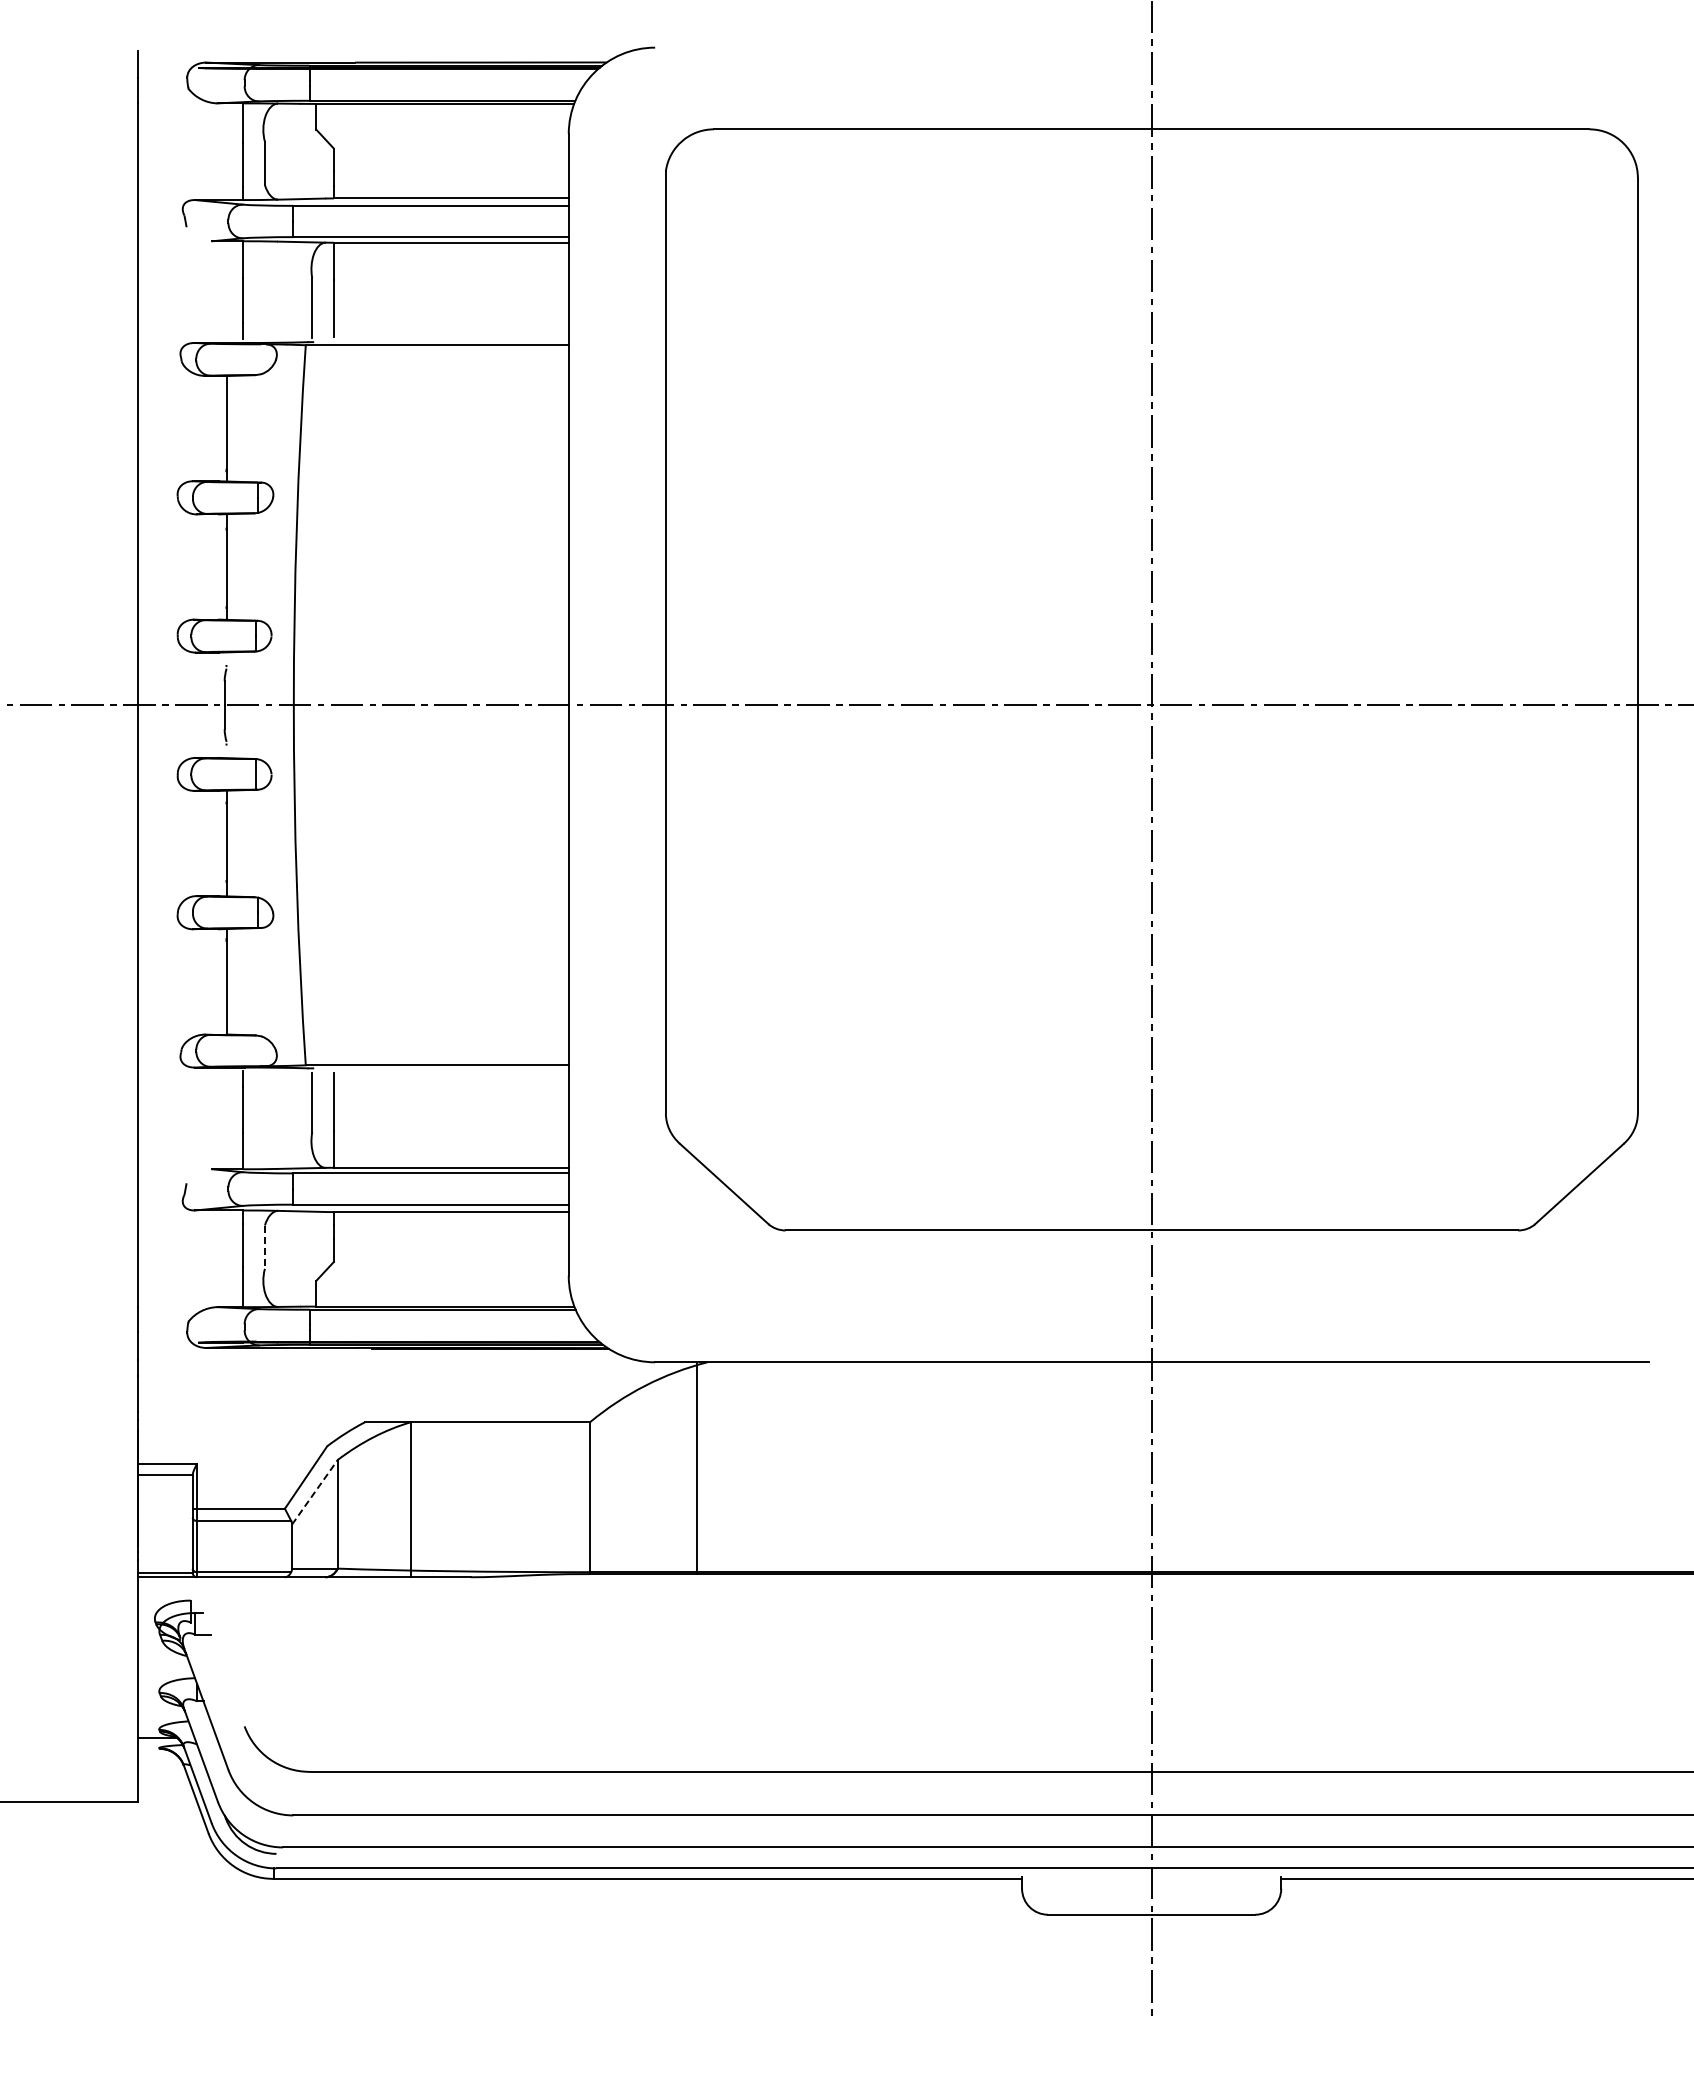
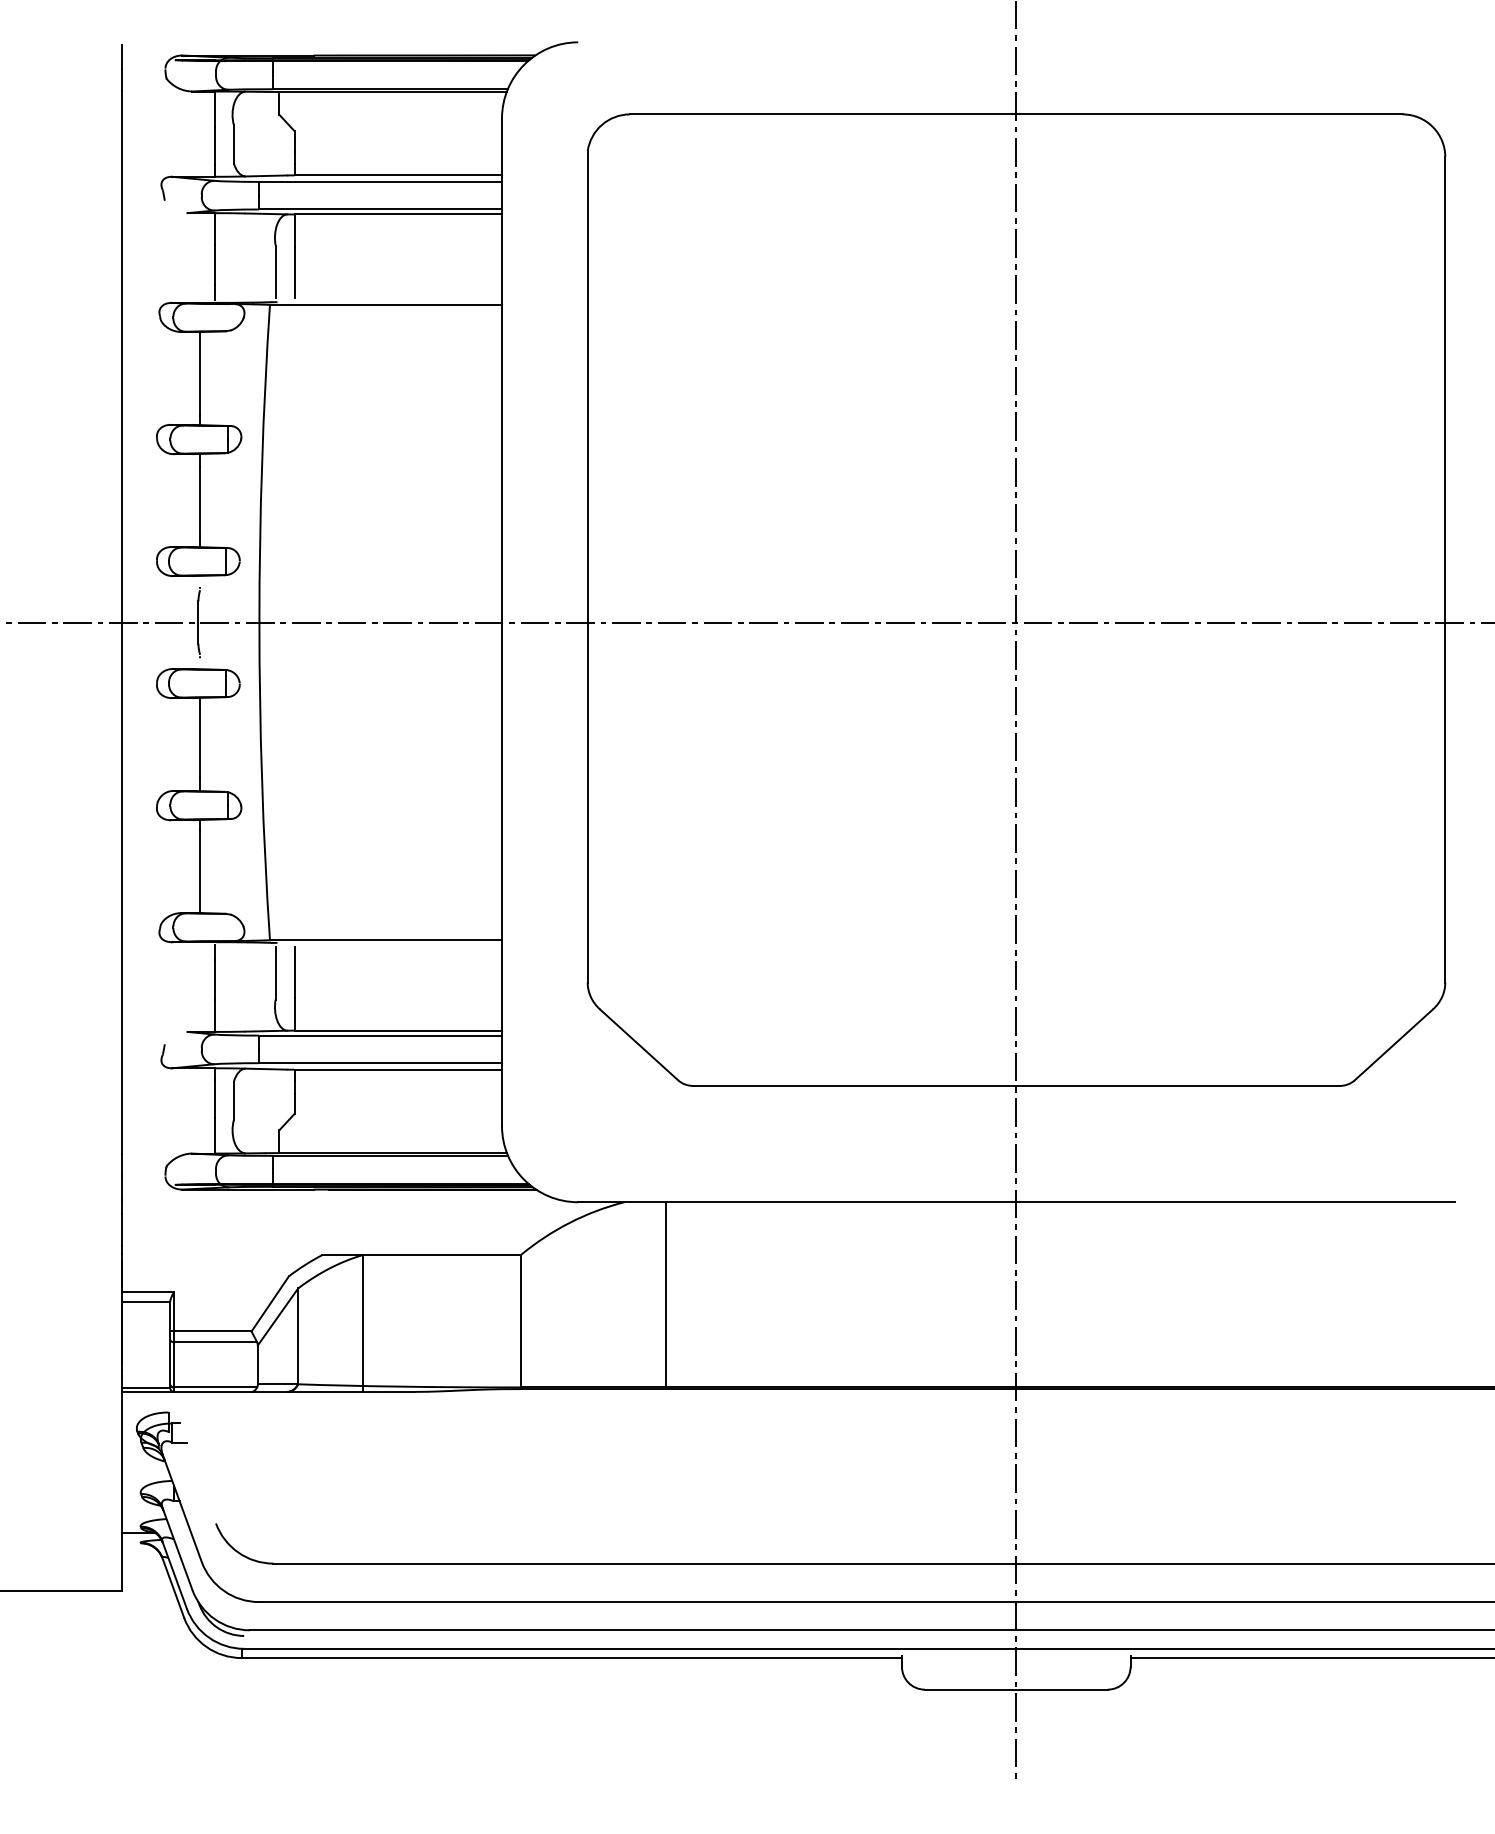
line: (264, 1247) -> (233, 1100), dashed -> solid
line: (696, 1468) -> (665, 1295), moved
line: (314, 1492) -> (277, 1317), dashed -> solid

